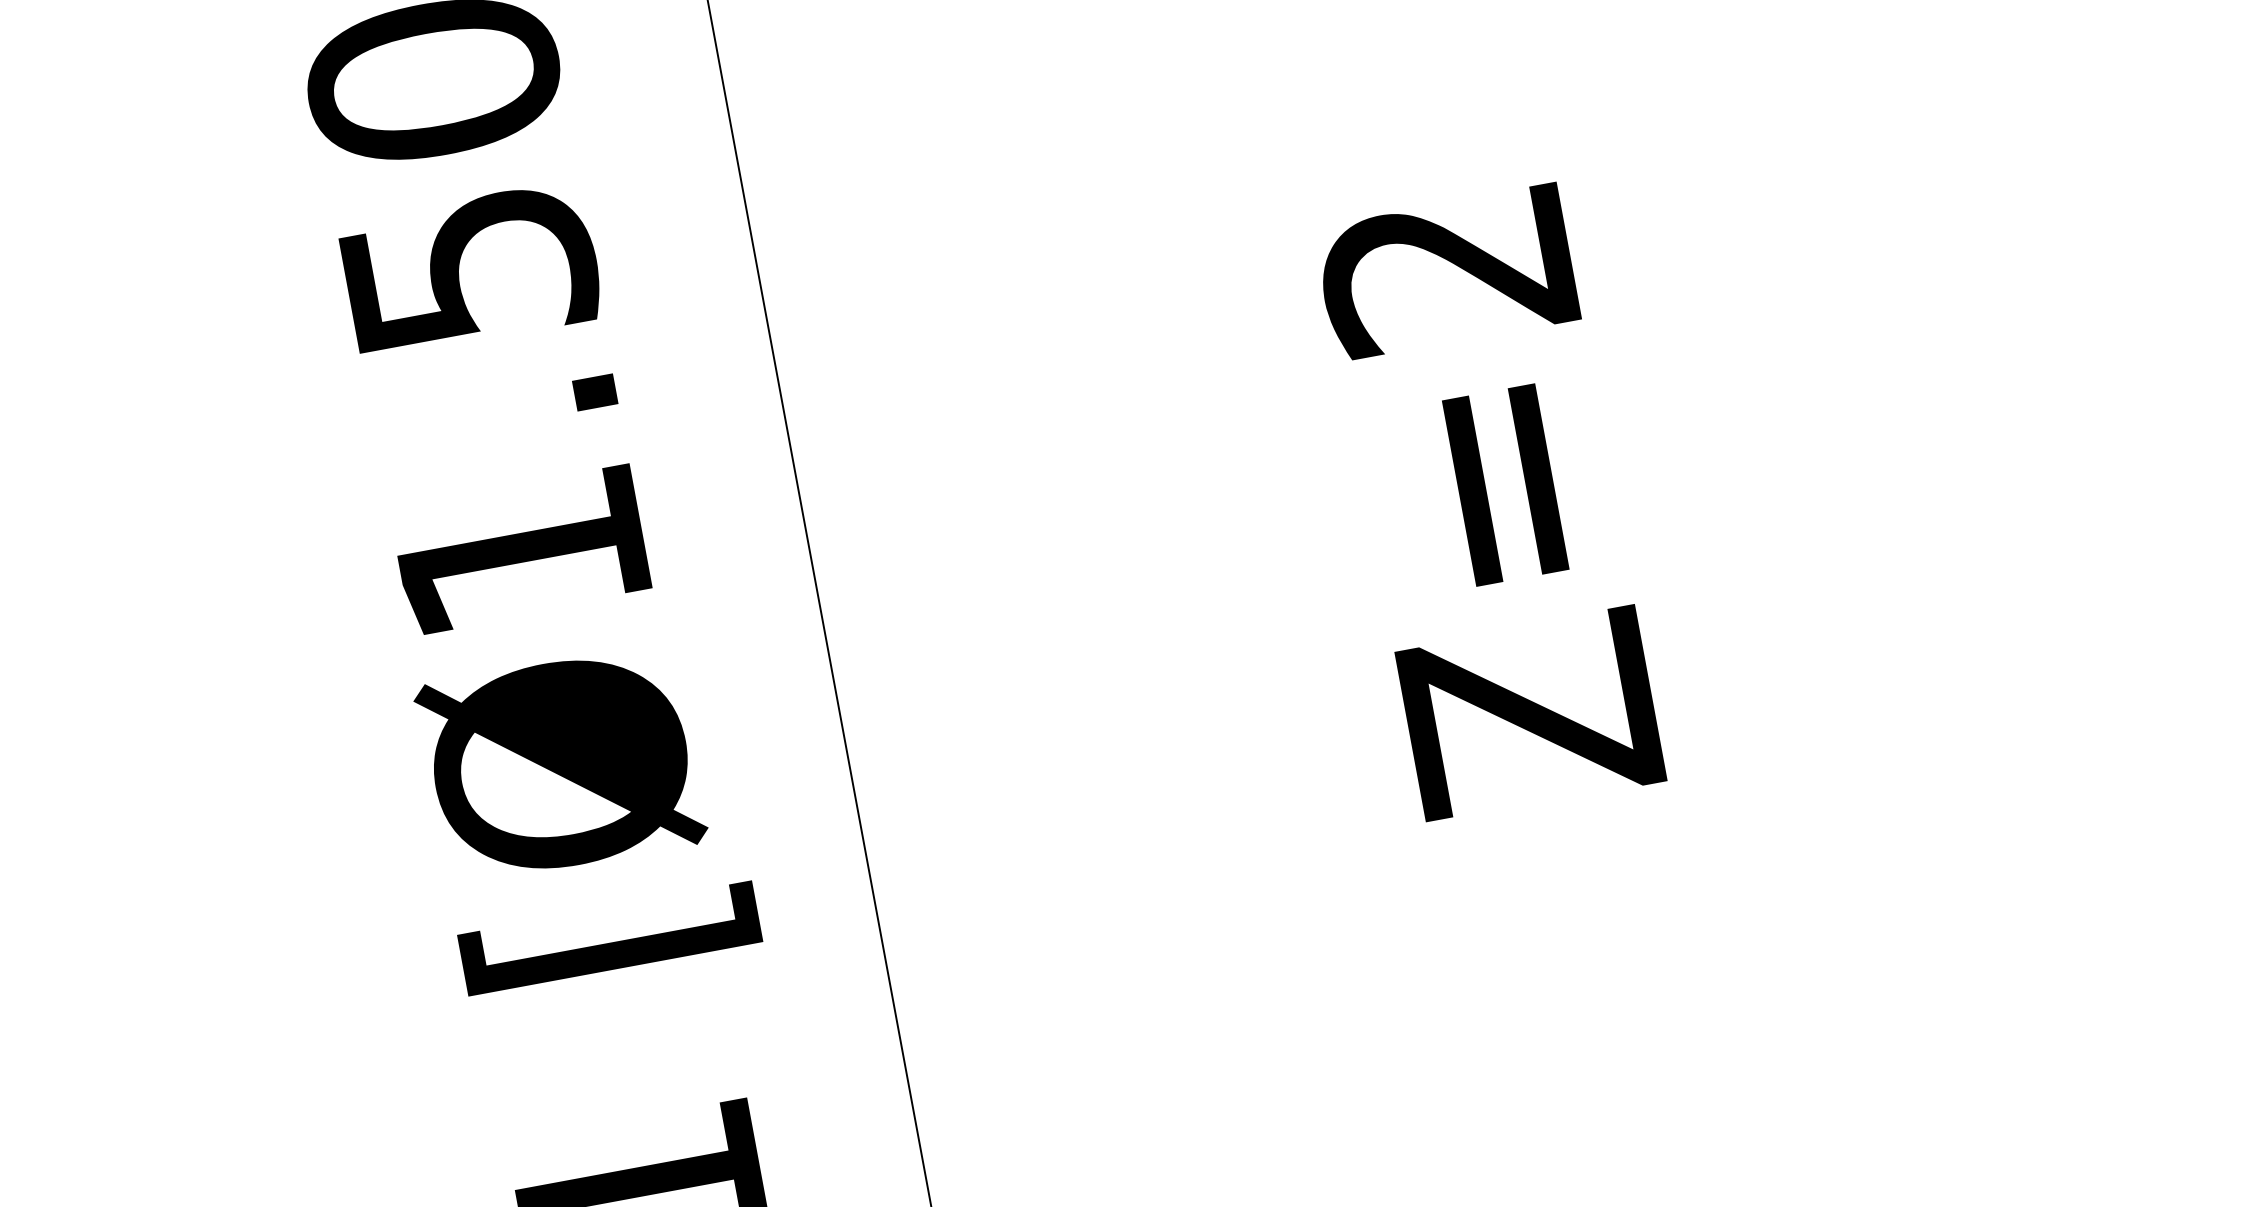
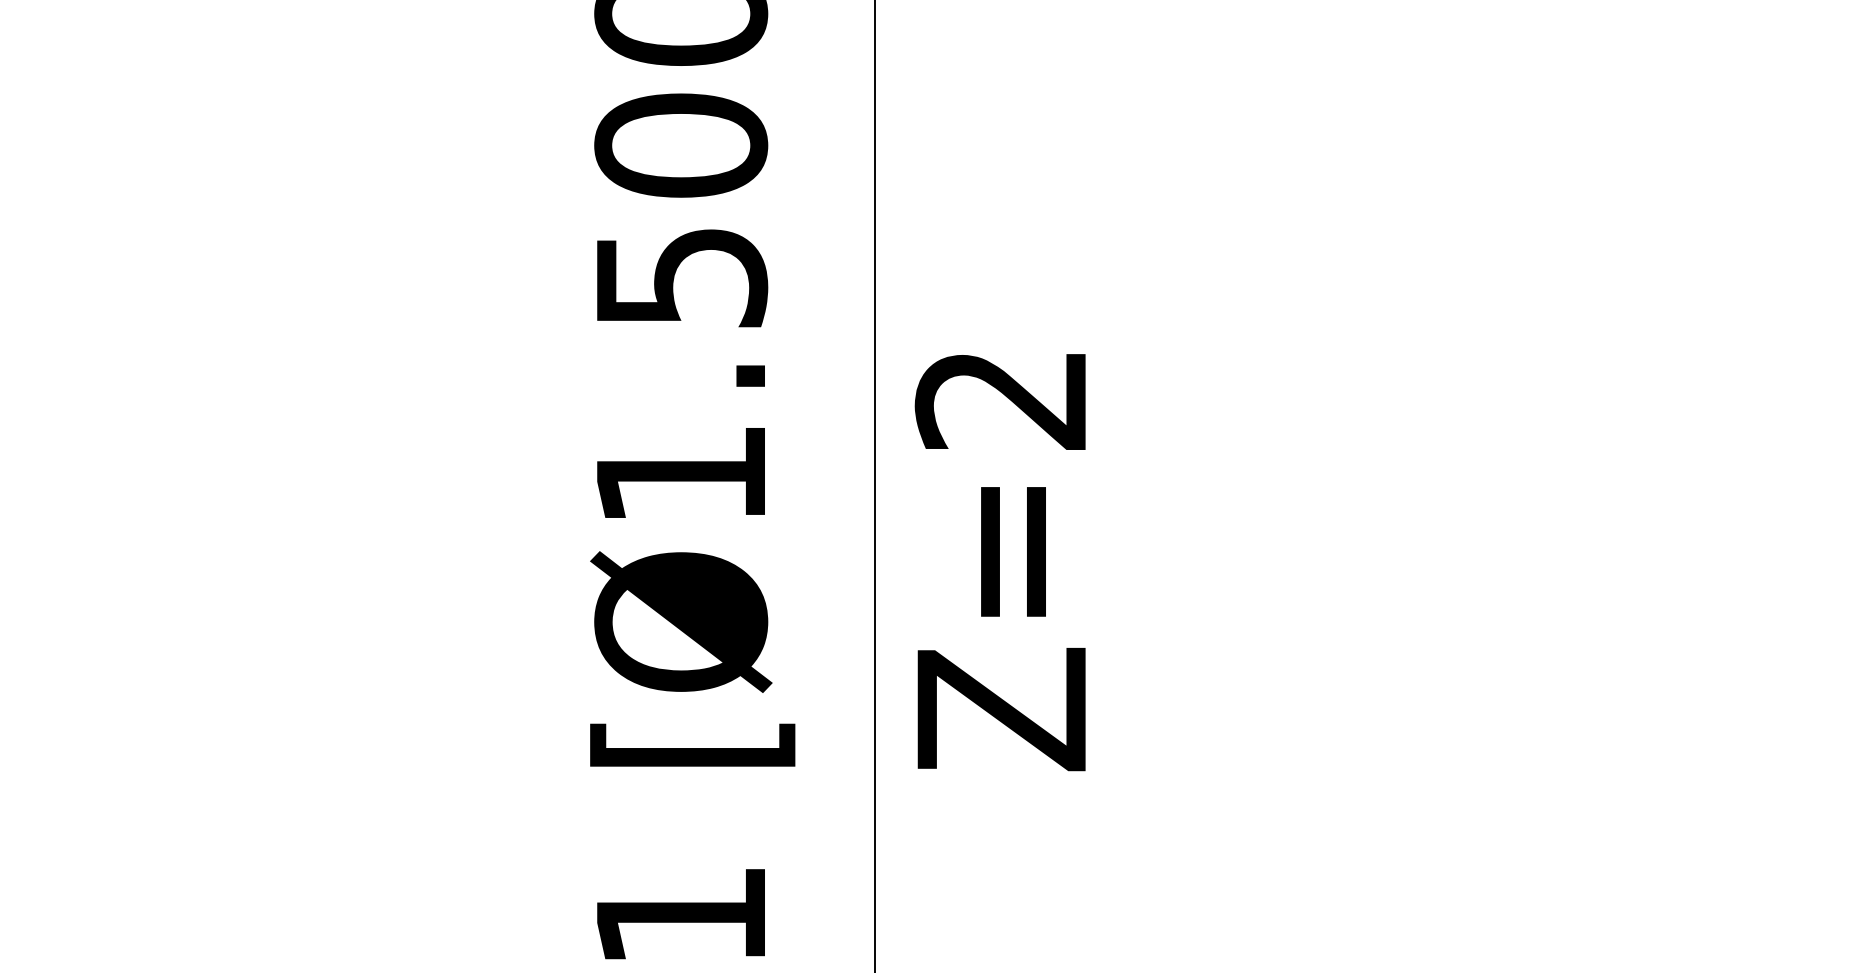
text: (1488, 504) -> (999, 562), moved

